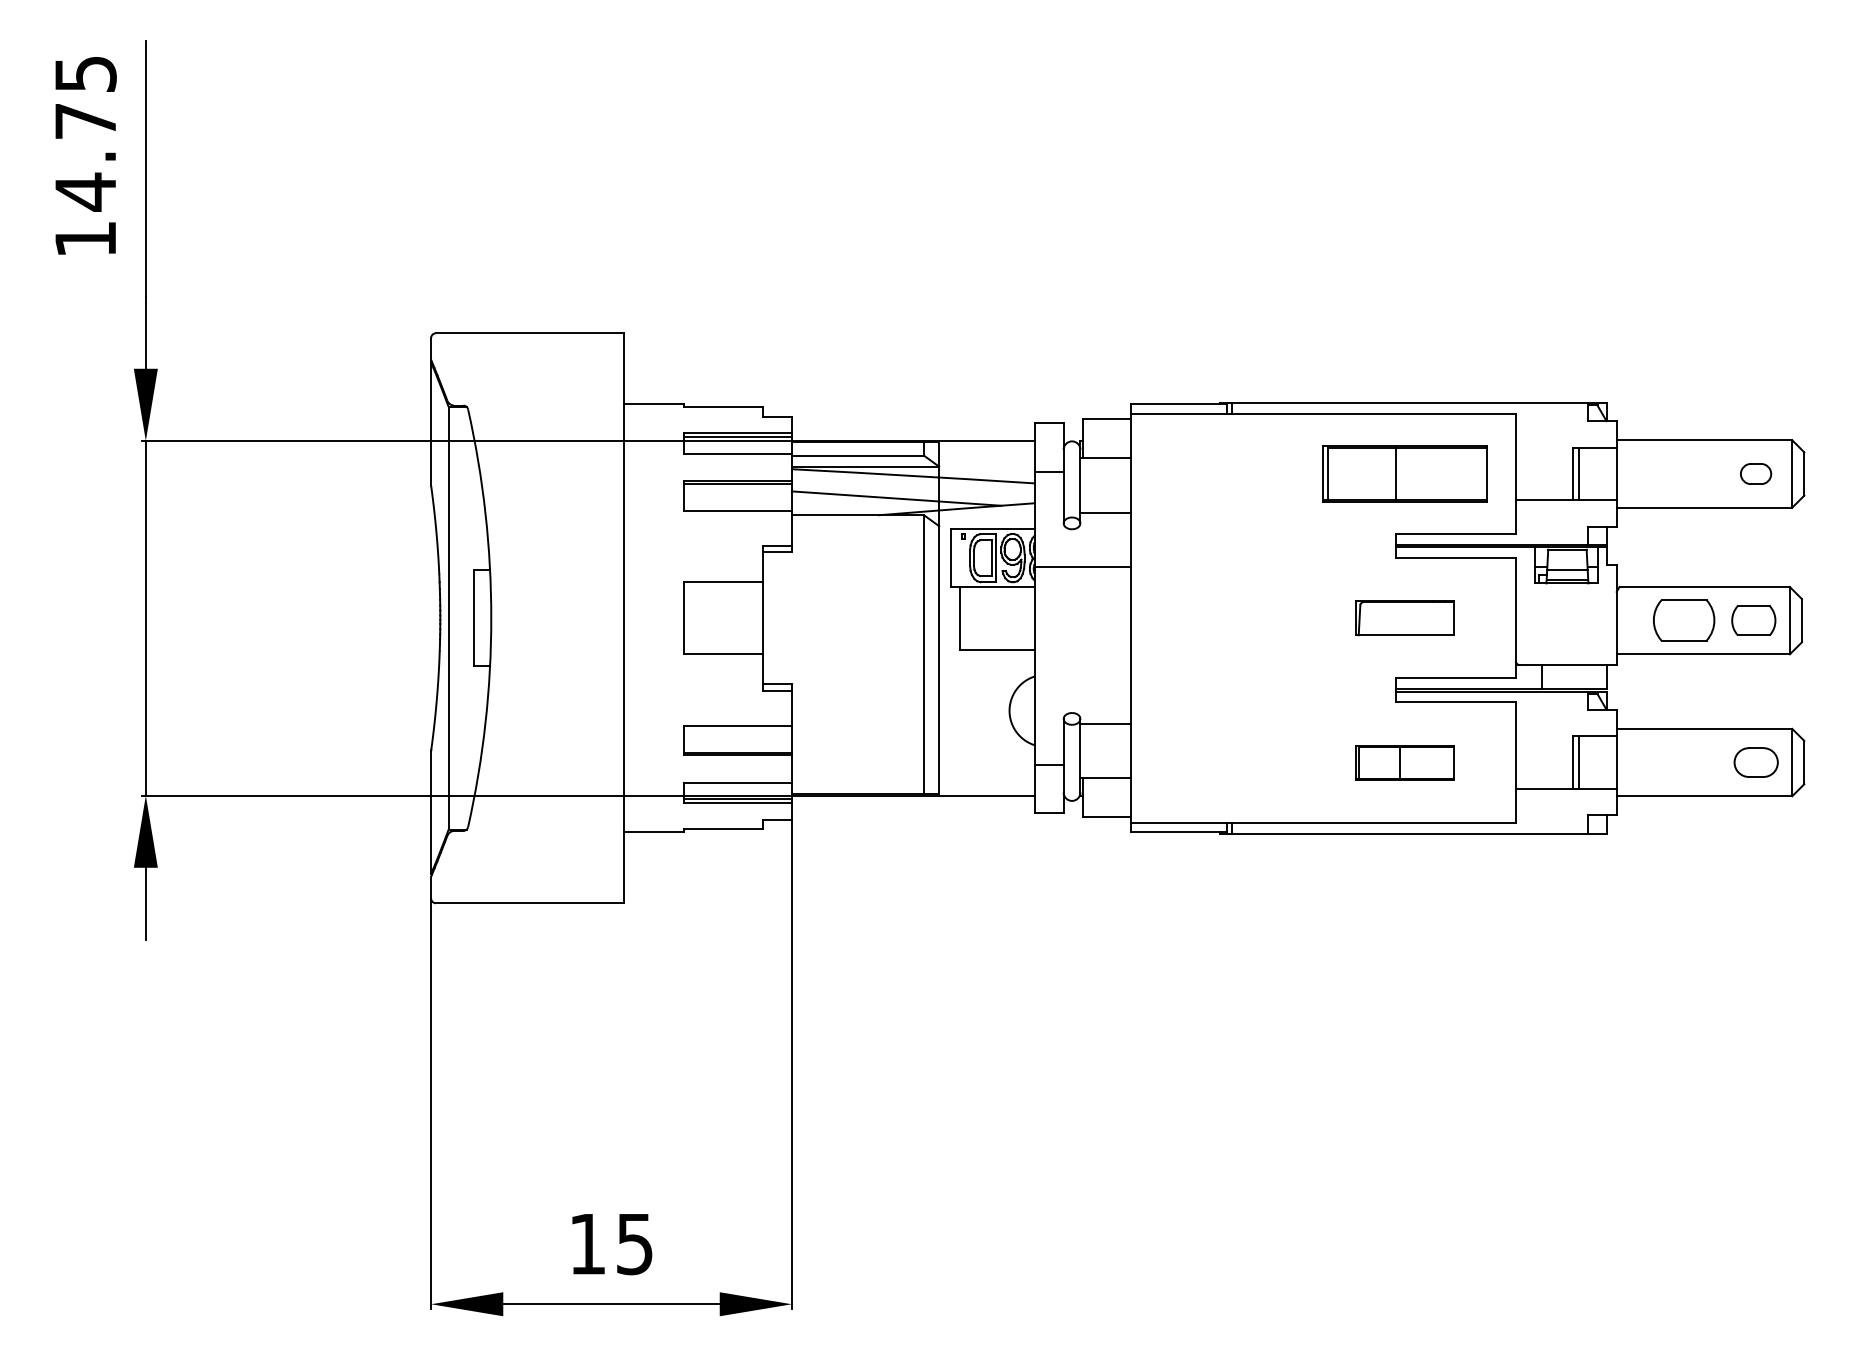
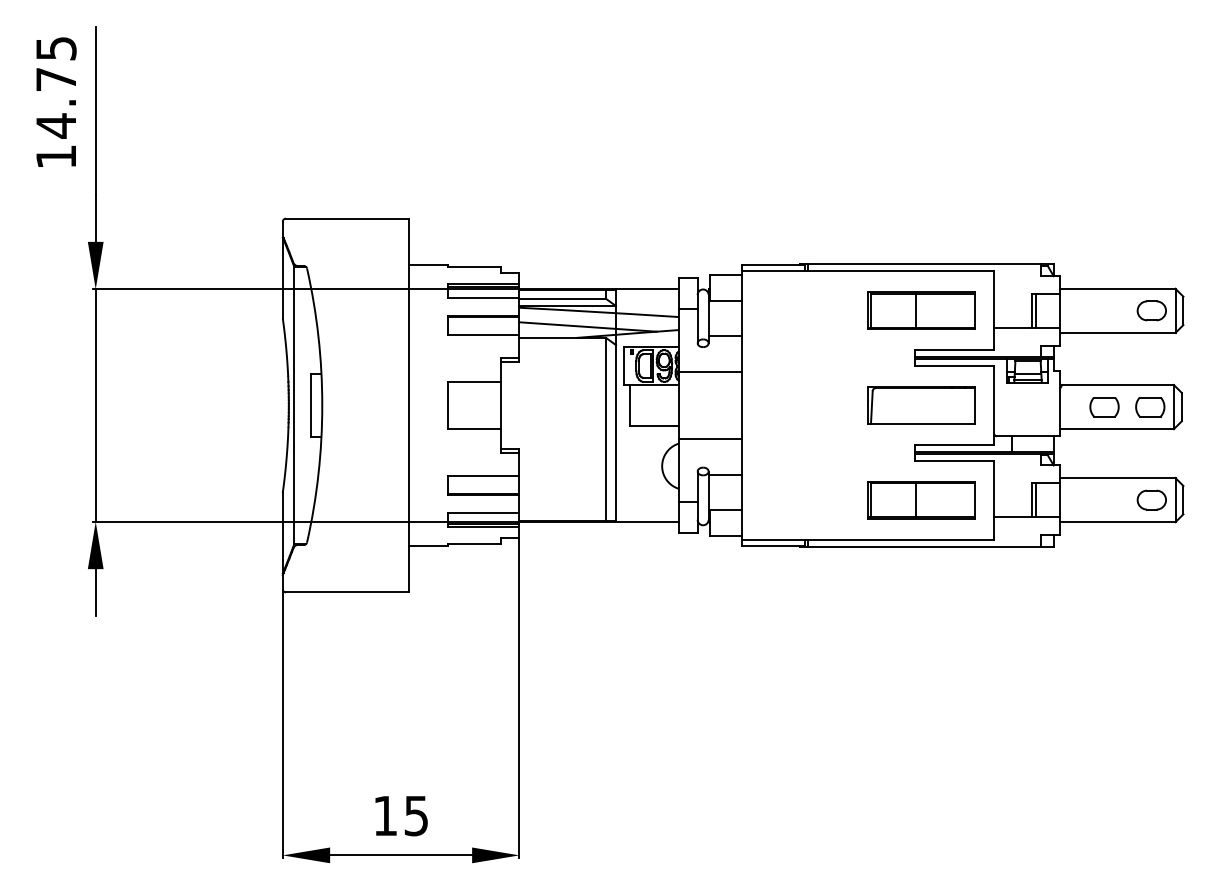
part: (1755, 473) -> (1151, 310), size x1.43
part: (1404, 618) -> (921, 405), size x1.67
part: (1684, 621) -> (1104, 407), size x0.71
line: (1081, 668) -> (709, 438), added
part: (1404, 763) -> (921, 500), size x1.67

